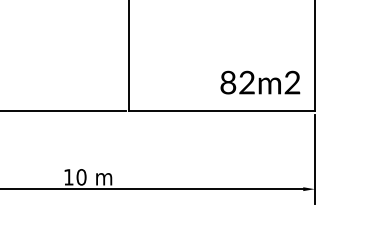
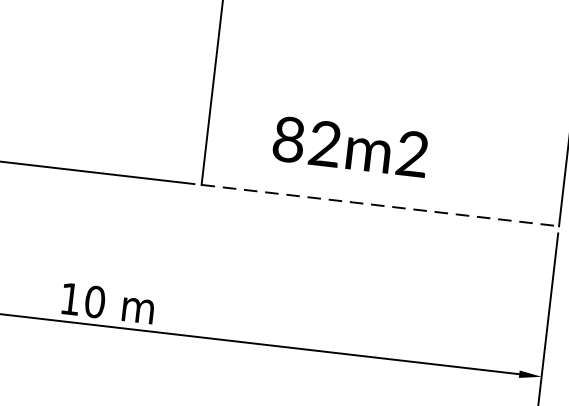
text: (260, 82) -> (350, 146), moved
line: (222, 111) -> (381, 206), solid -> dashed

